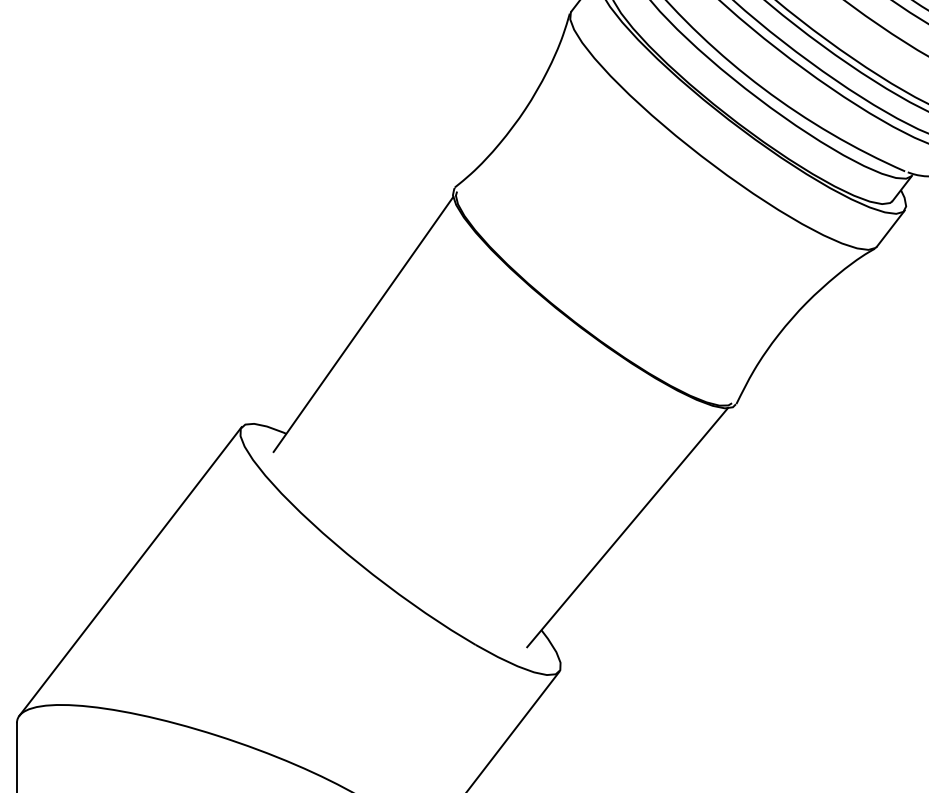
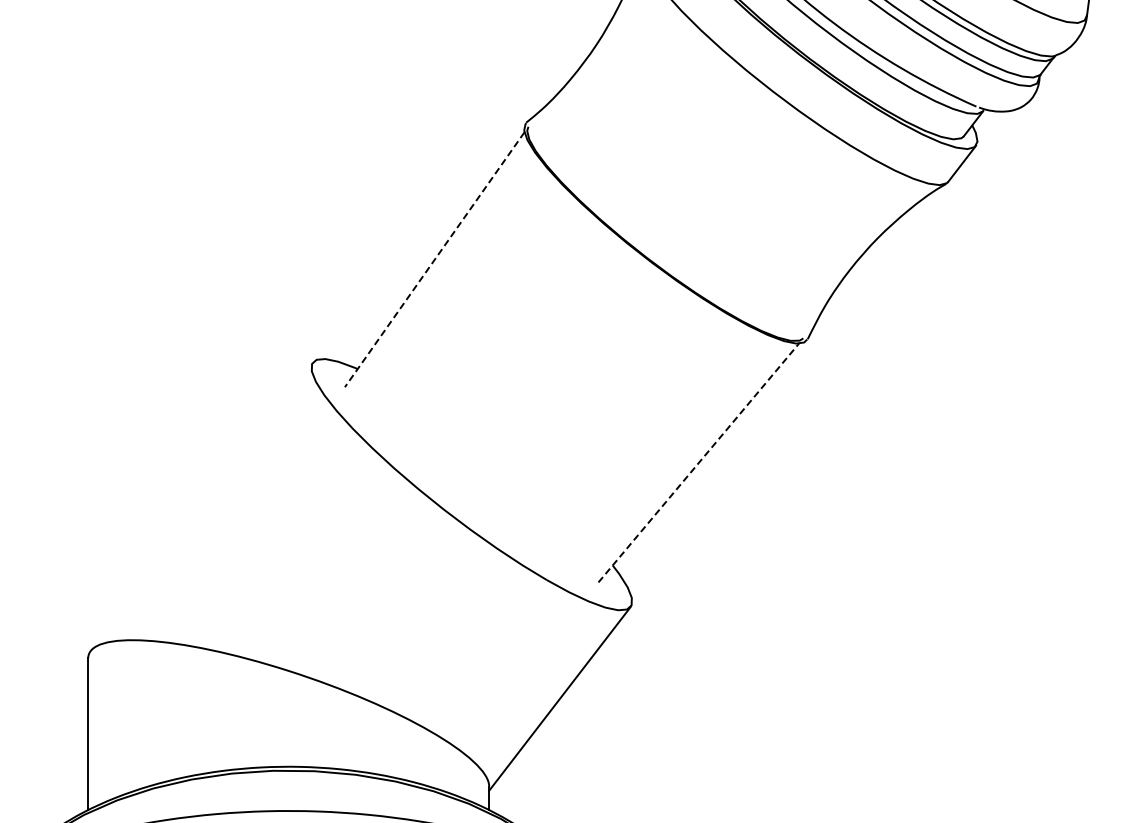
line: (363, 324) -> (434, 259), solid -> dashed
line: (627, 528) -> (698, 463), solid -> dashed
line: (130, 571) -> (201, 506), removed

